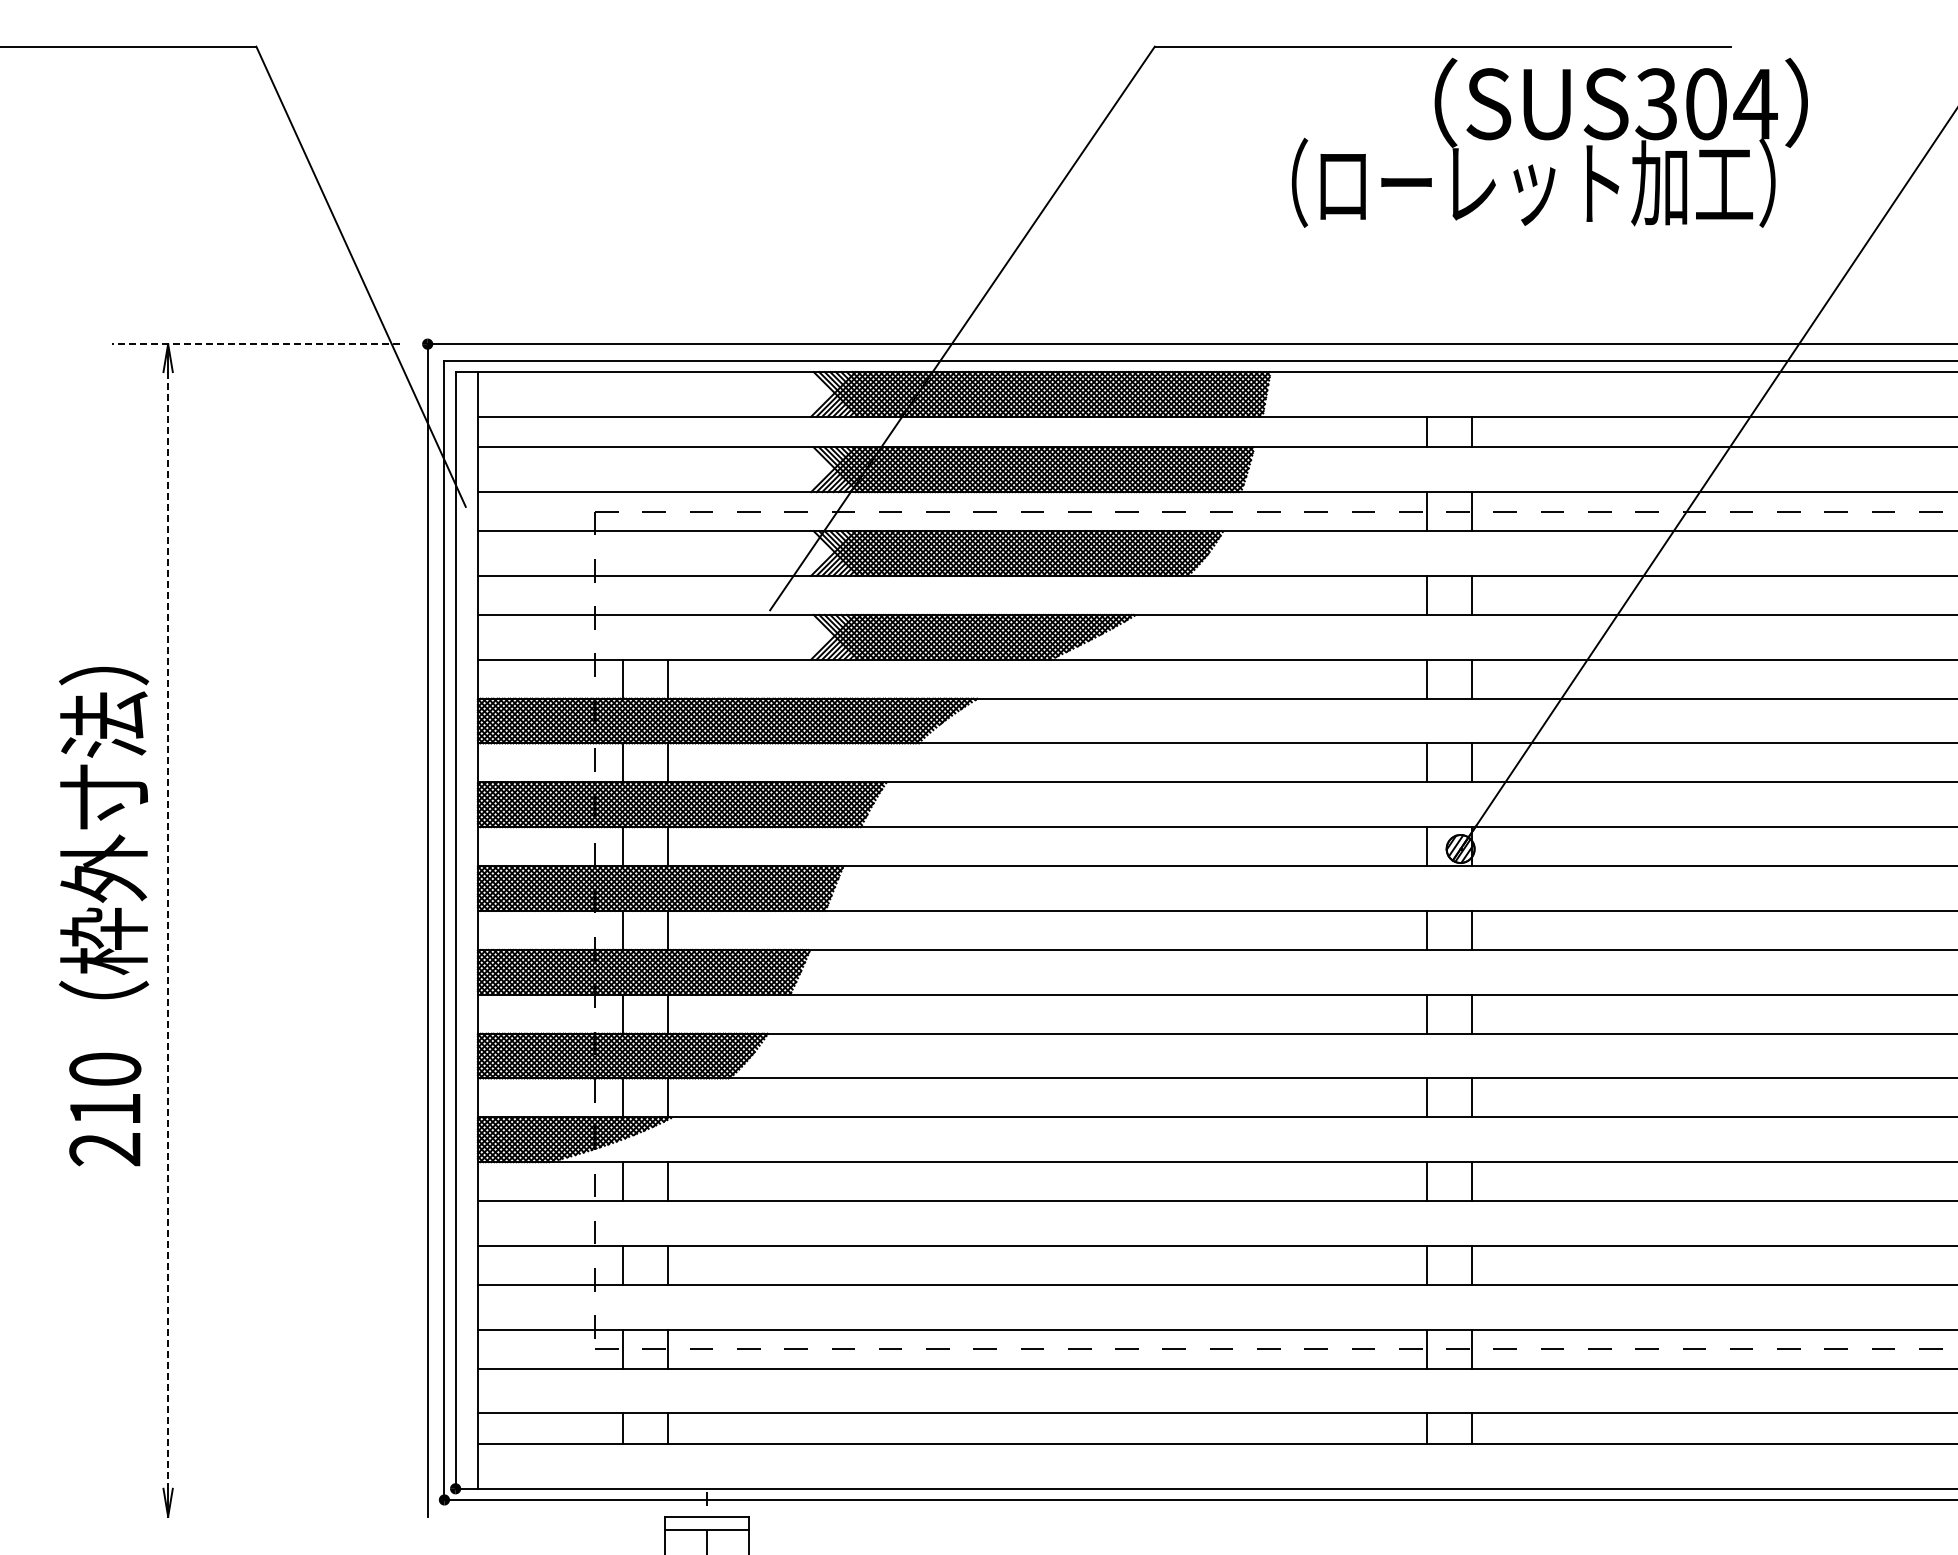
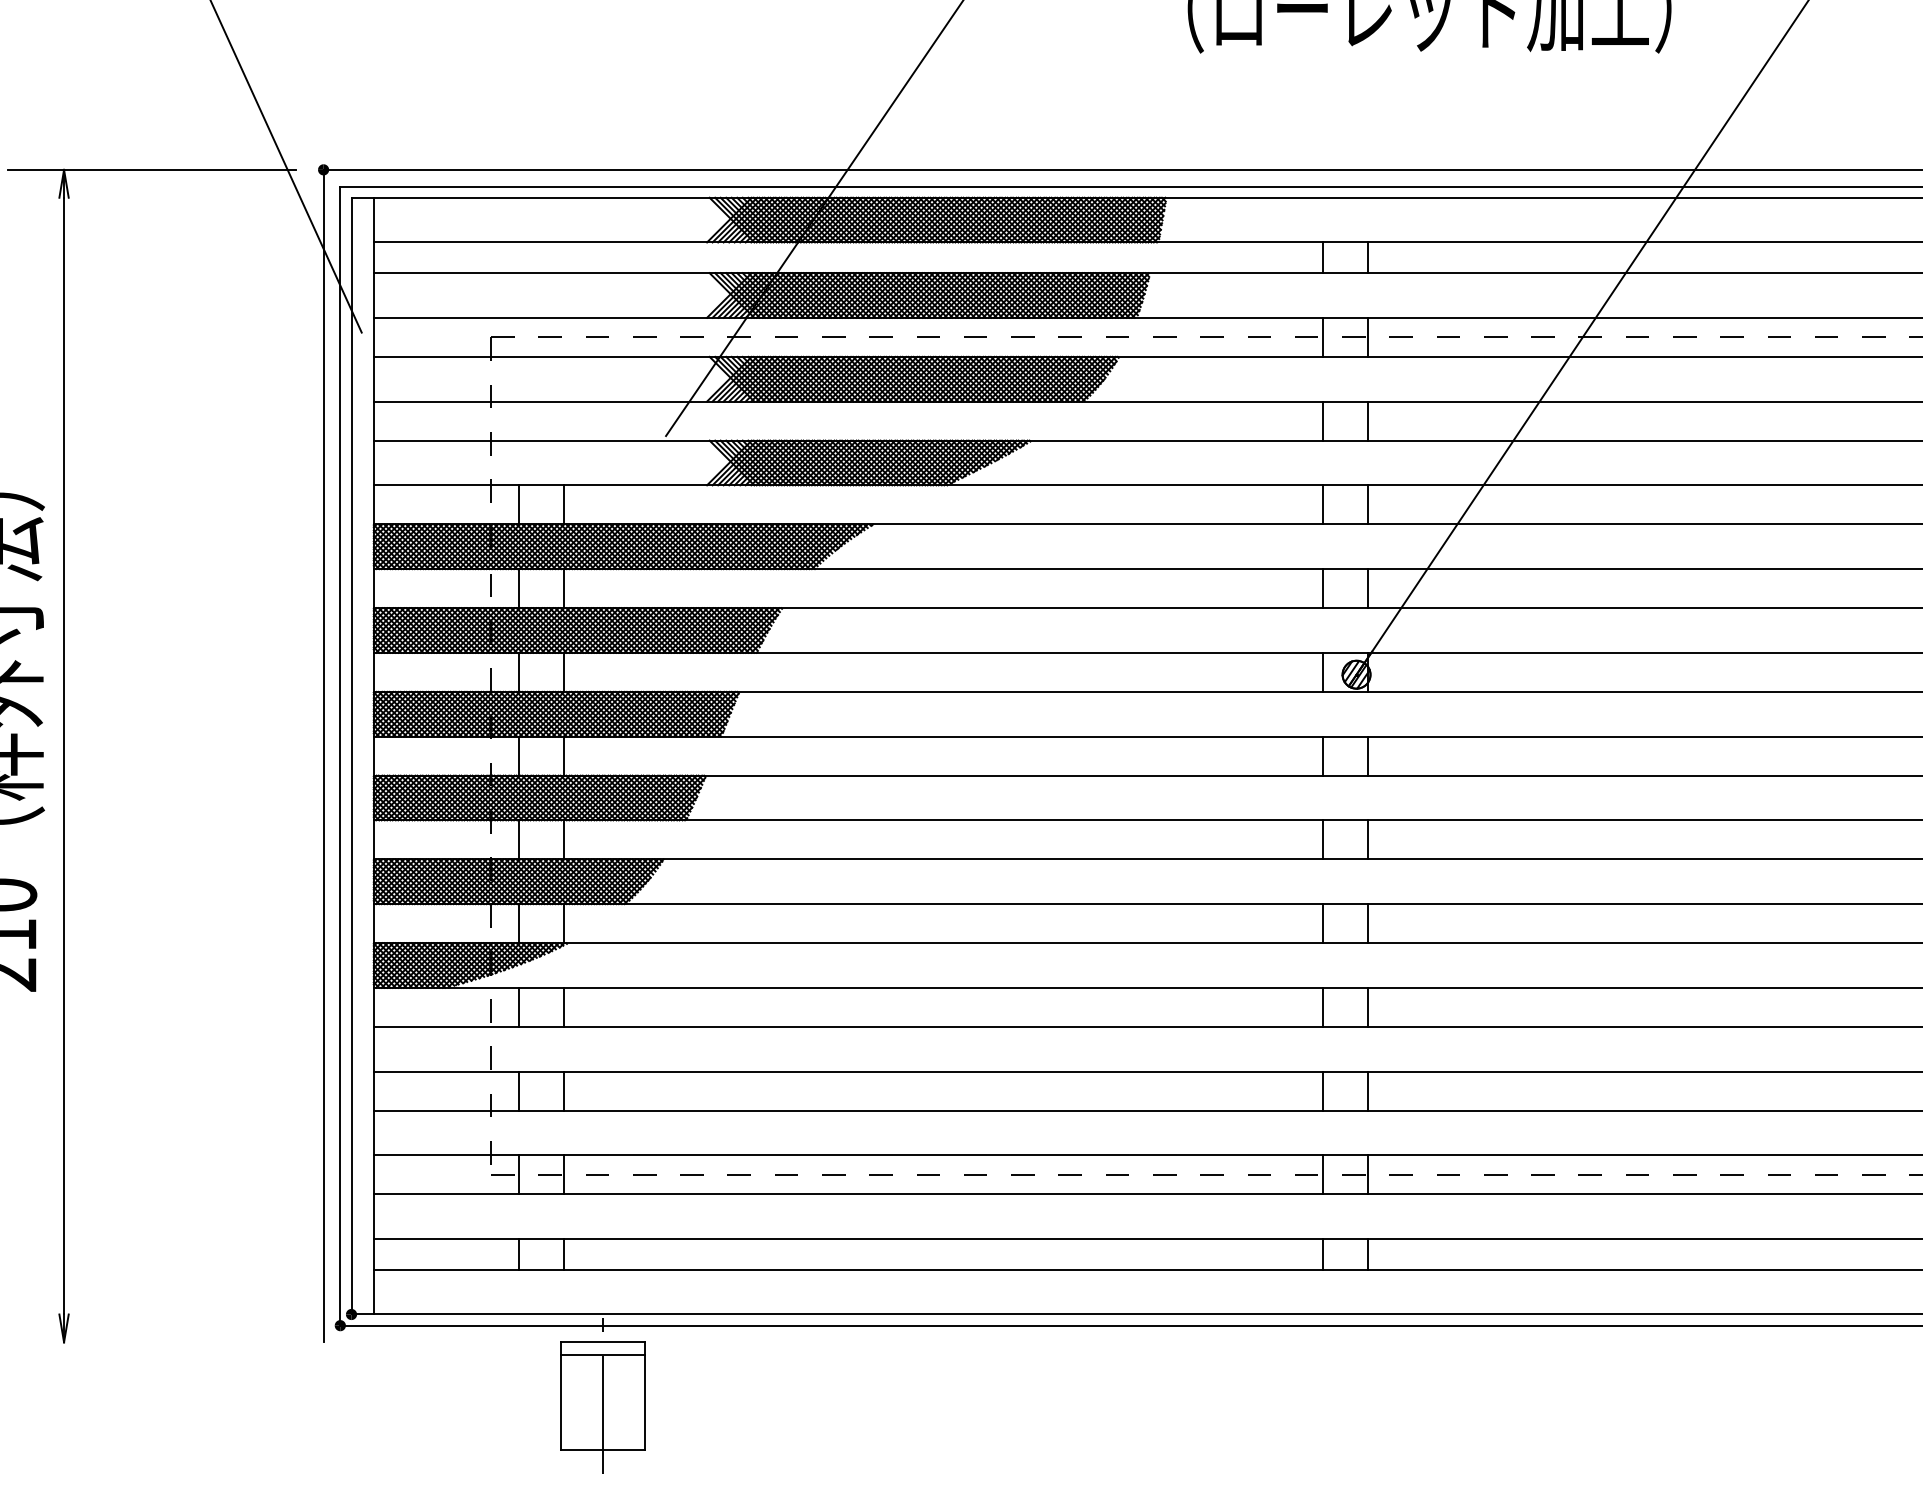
line: (256, 344) -> (152, 170), dashed -> solid
line: (168, 930) -> (64, 756), dashed -> solid

